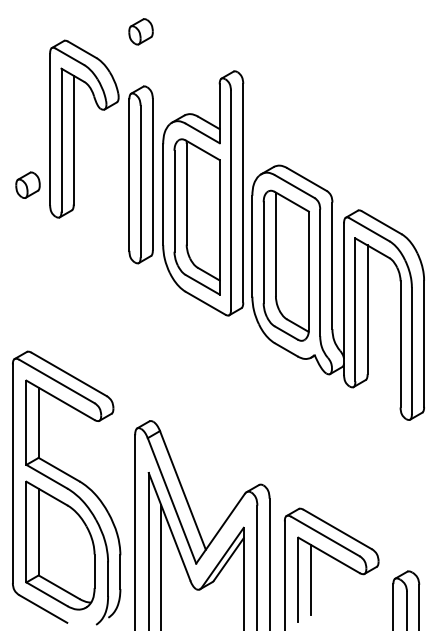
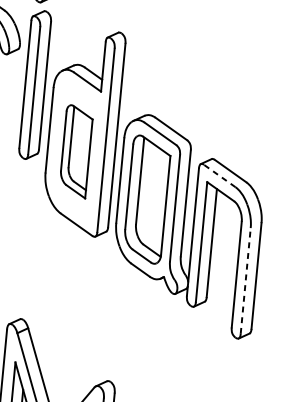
part: (140, 174) -> (34, 84), moved
part: (196, 216) -> (75, 151), size x0.7
line: (369, 229) -> (219, 175), solid -> dashed
line: (411, 350) -> (245, 280), solid -> dashed

